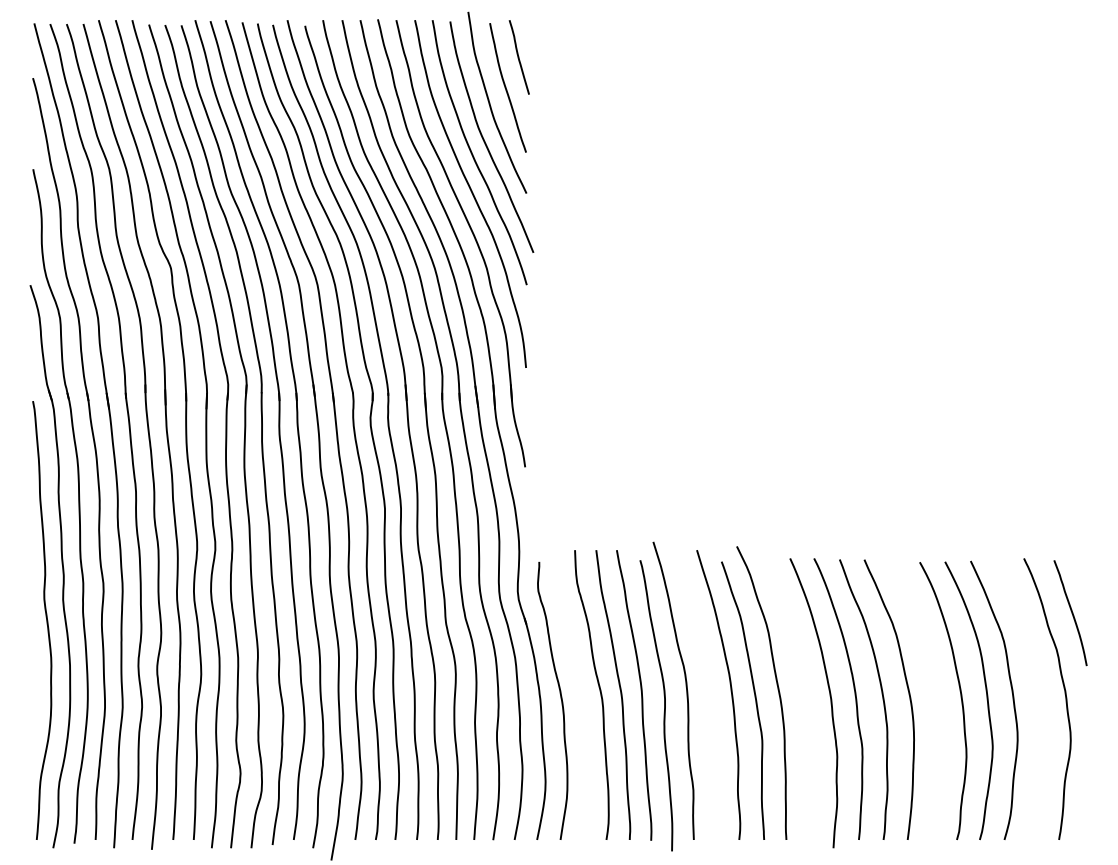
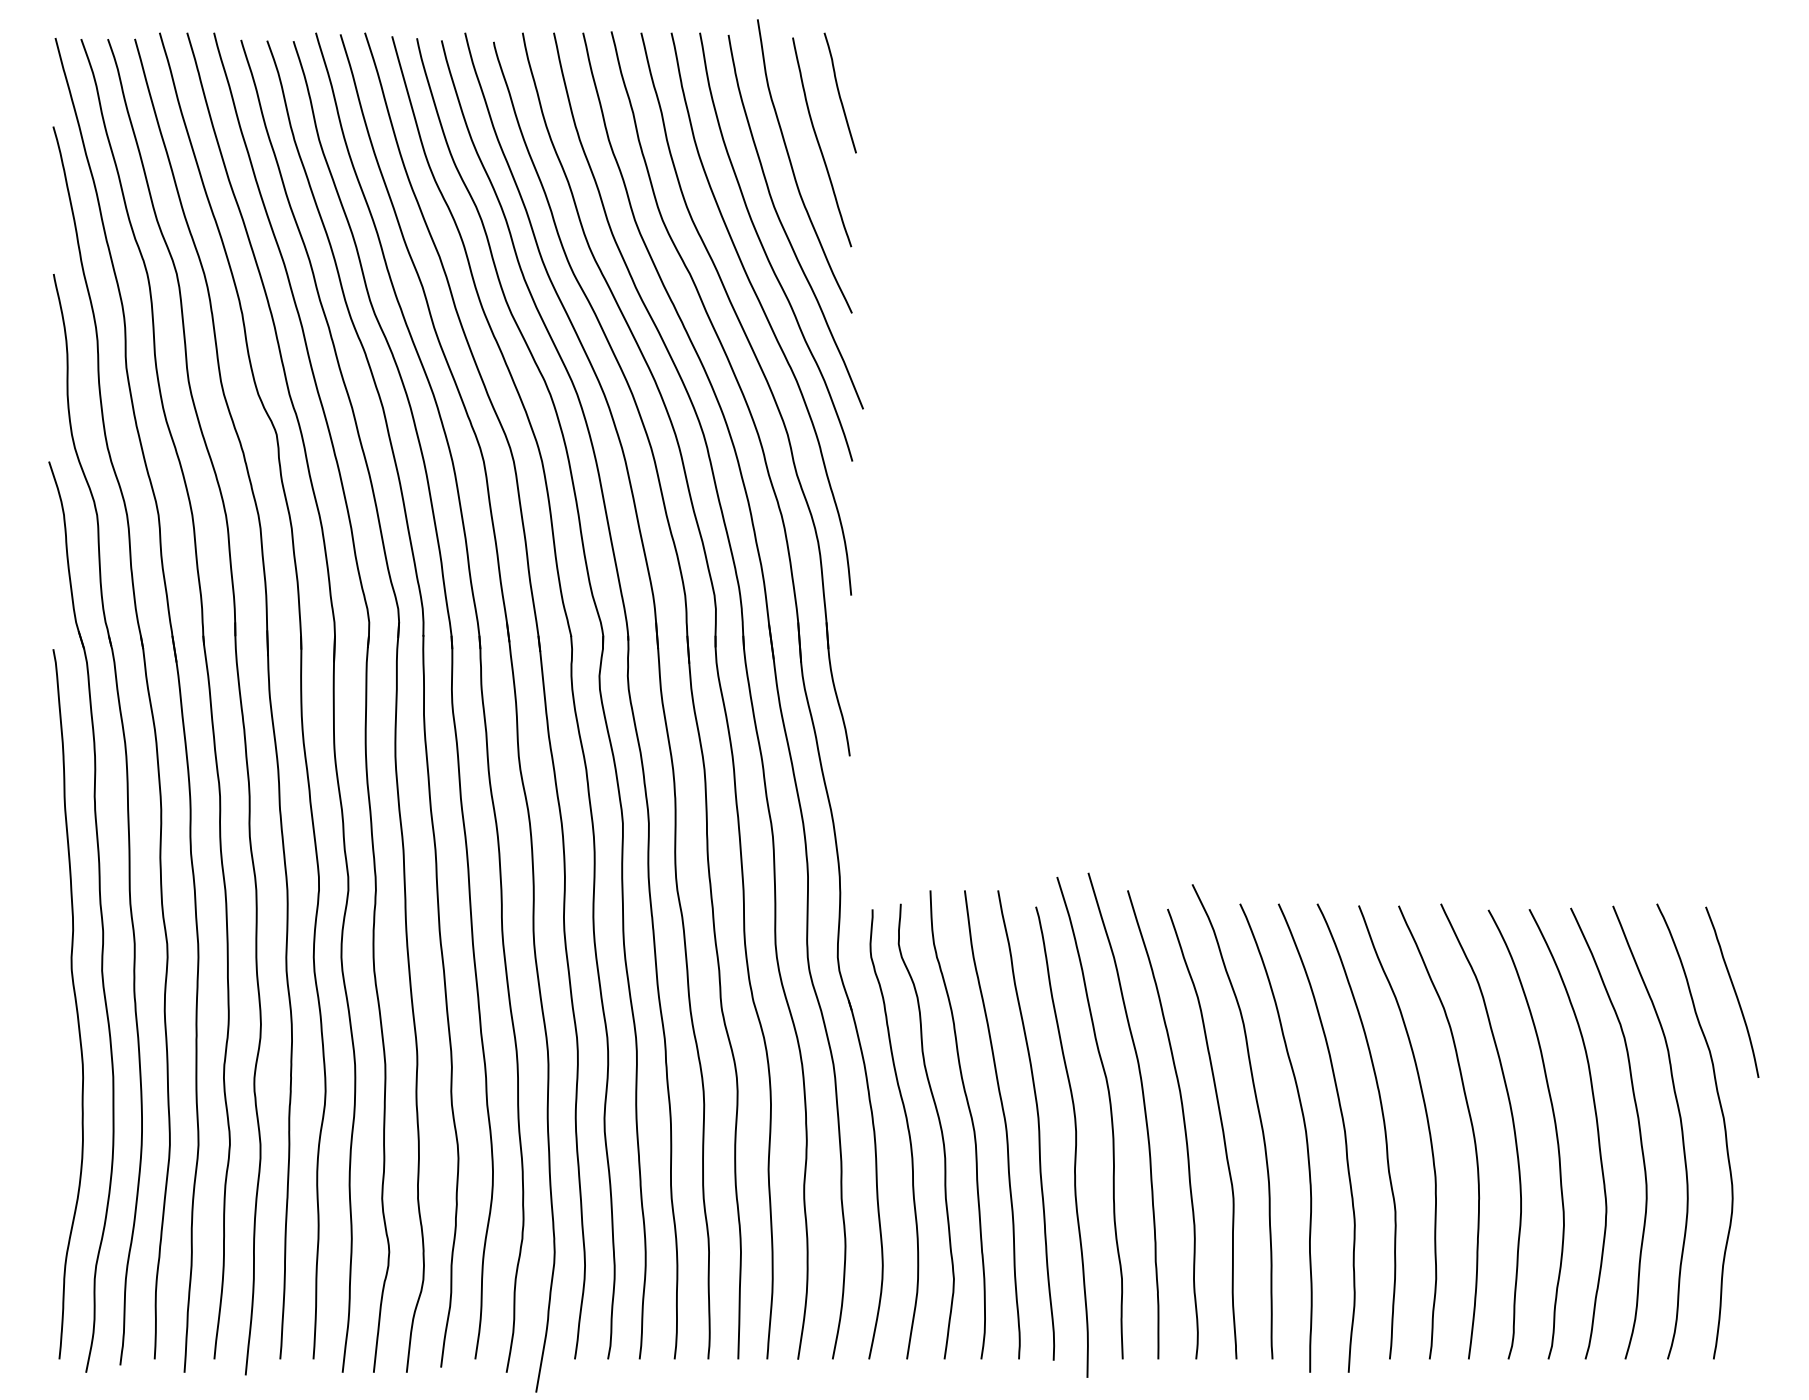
curve: (706, 686) -> (1143, 1111), added
curve: (934, 696) -> (1512, 1127), added
curve: (580, 697) -> (939, 1128), added
curve: (1038, 699) -> (1680, 1132), added
curve: (806, 703) -> (1305, 1138), added

